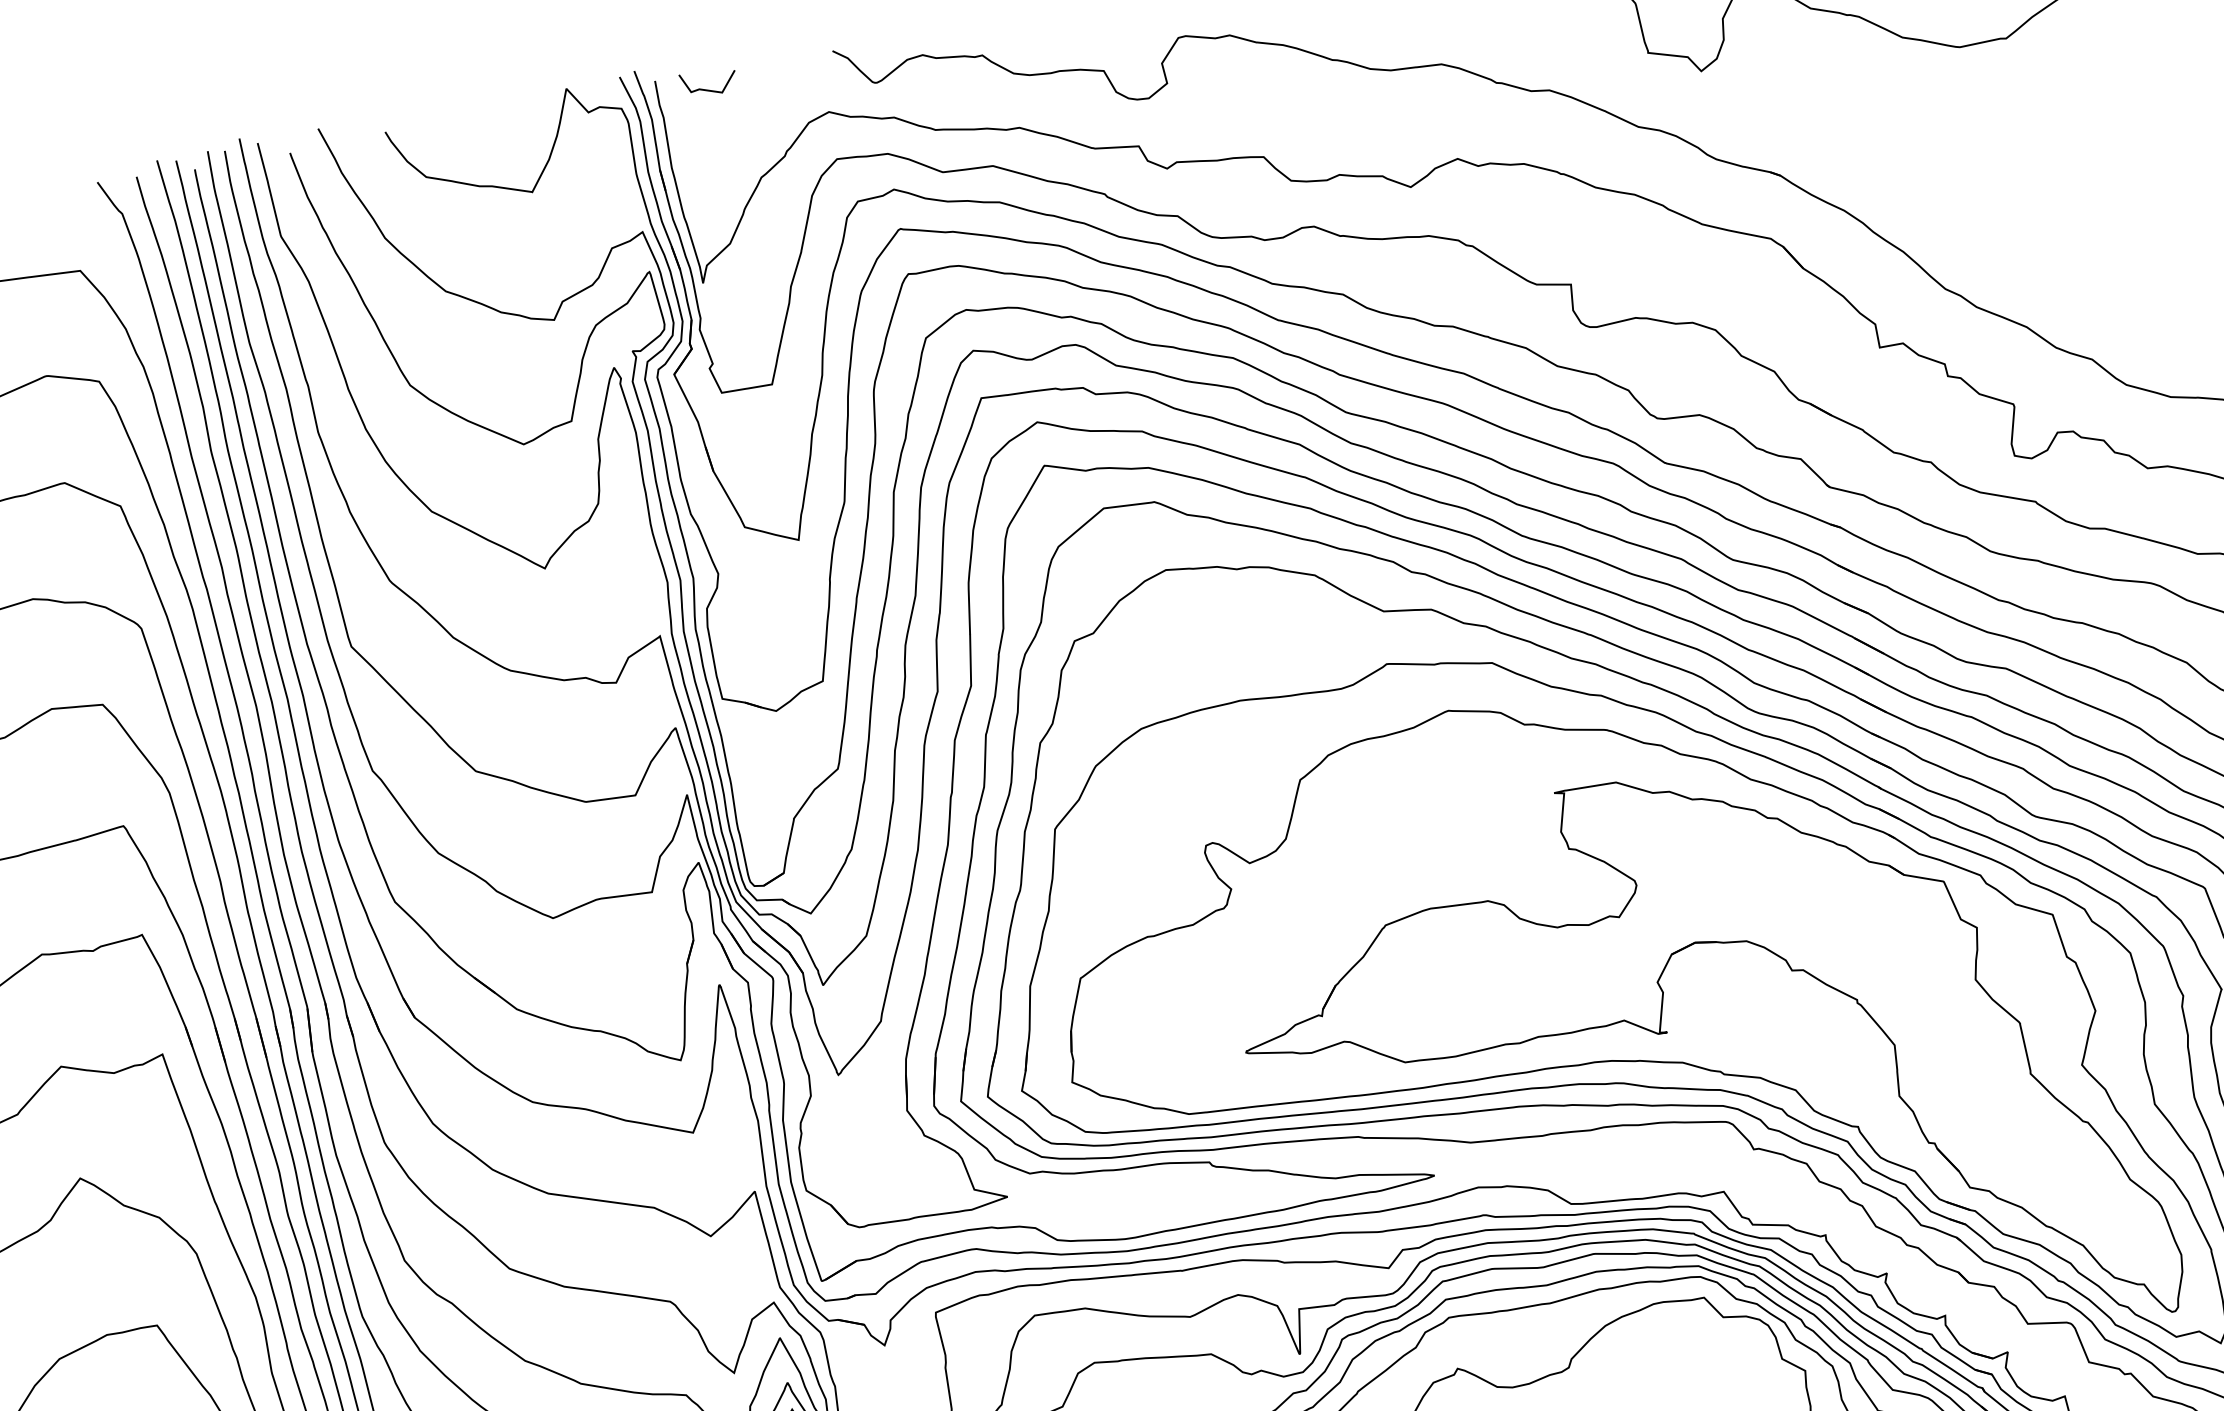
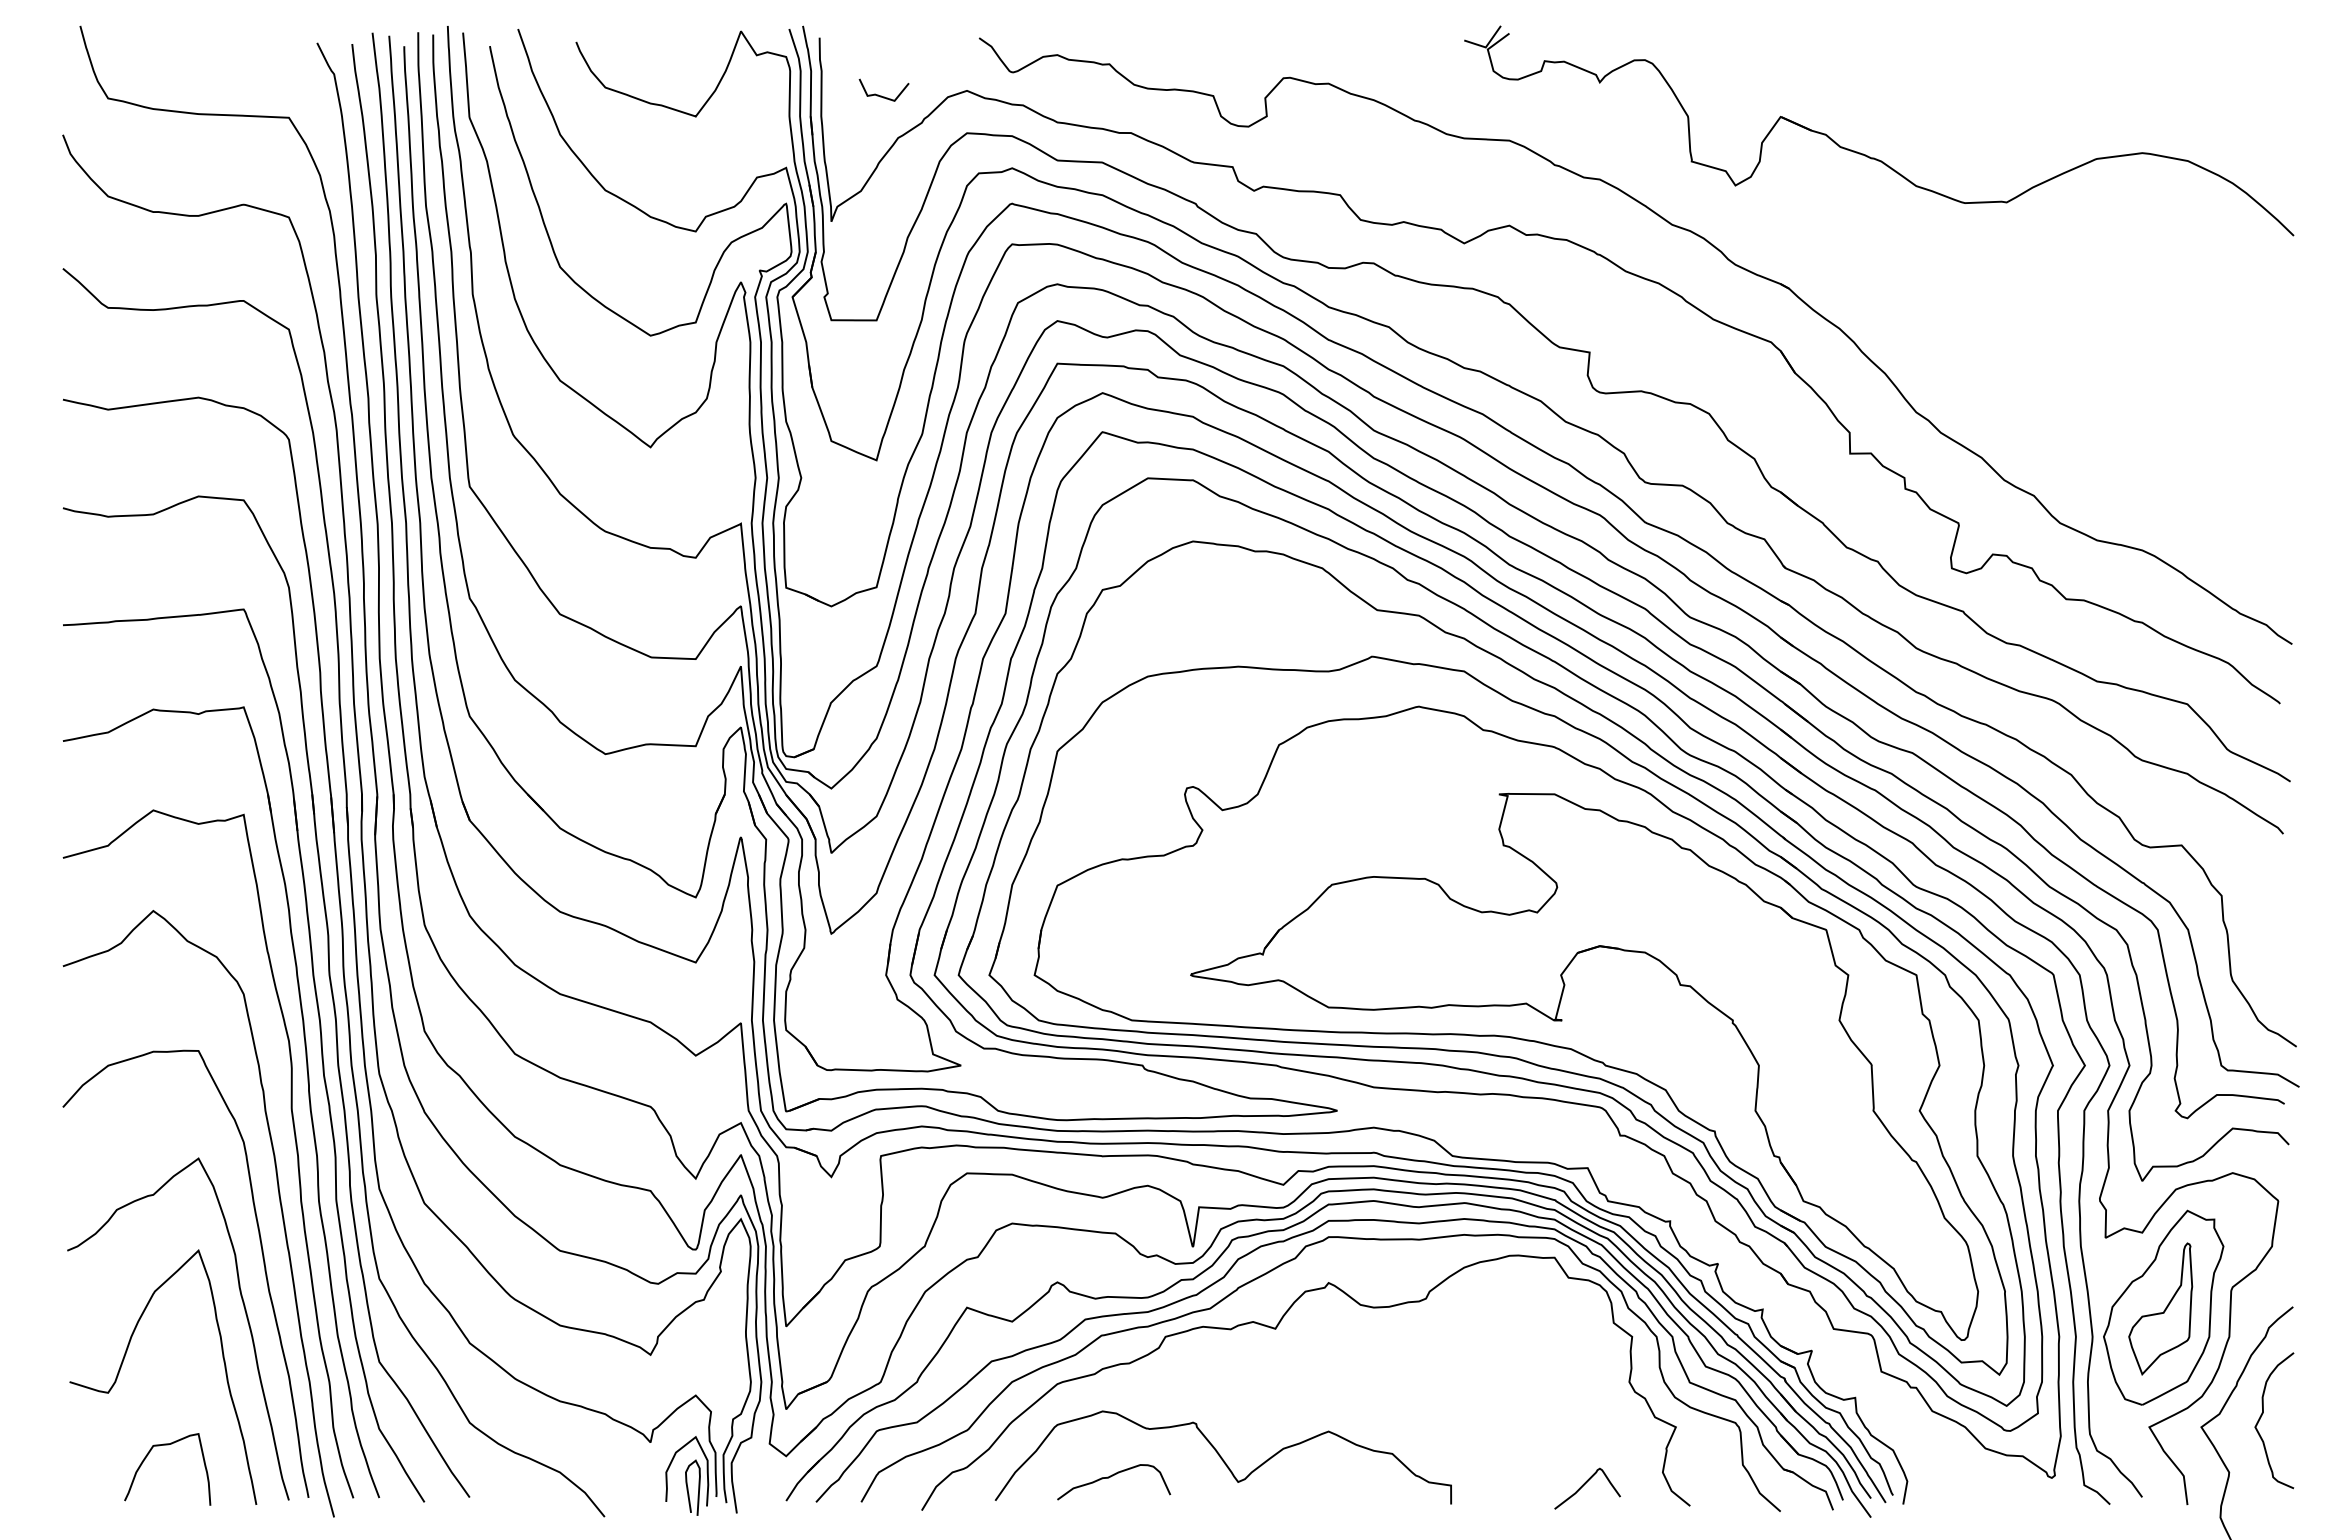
line: (706, 89) -> (881, 95), moved

